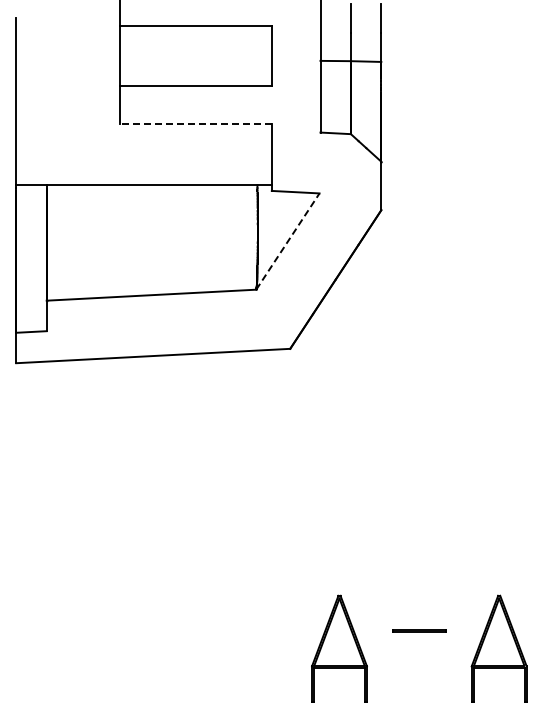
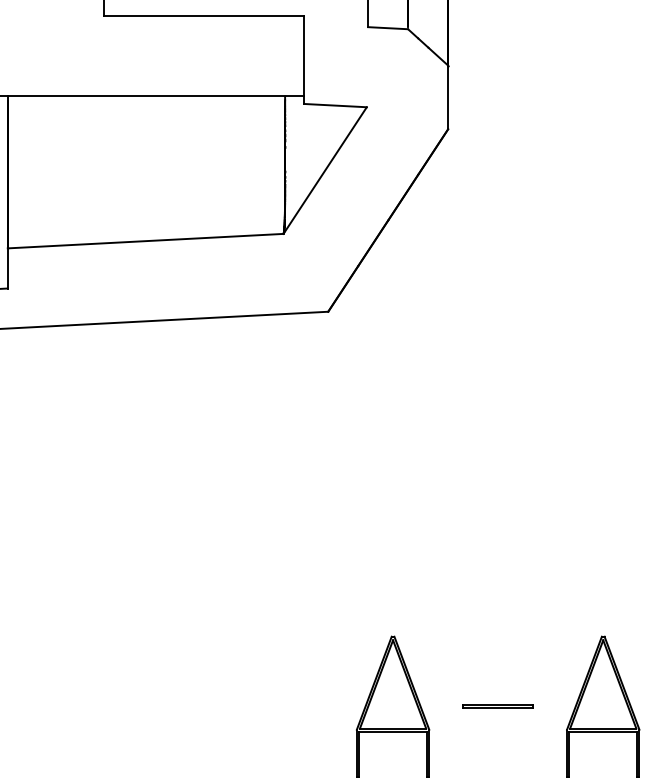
line: (195, 124) -> (203, 16), dashed -> solid
line: (287, 241) -> (324, 170), dashed -> solid
line: (419, 630) -> (498, 706), moved

